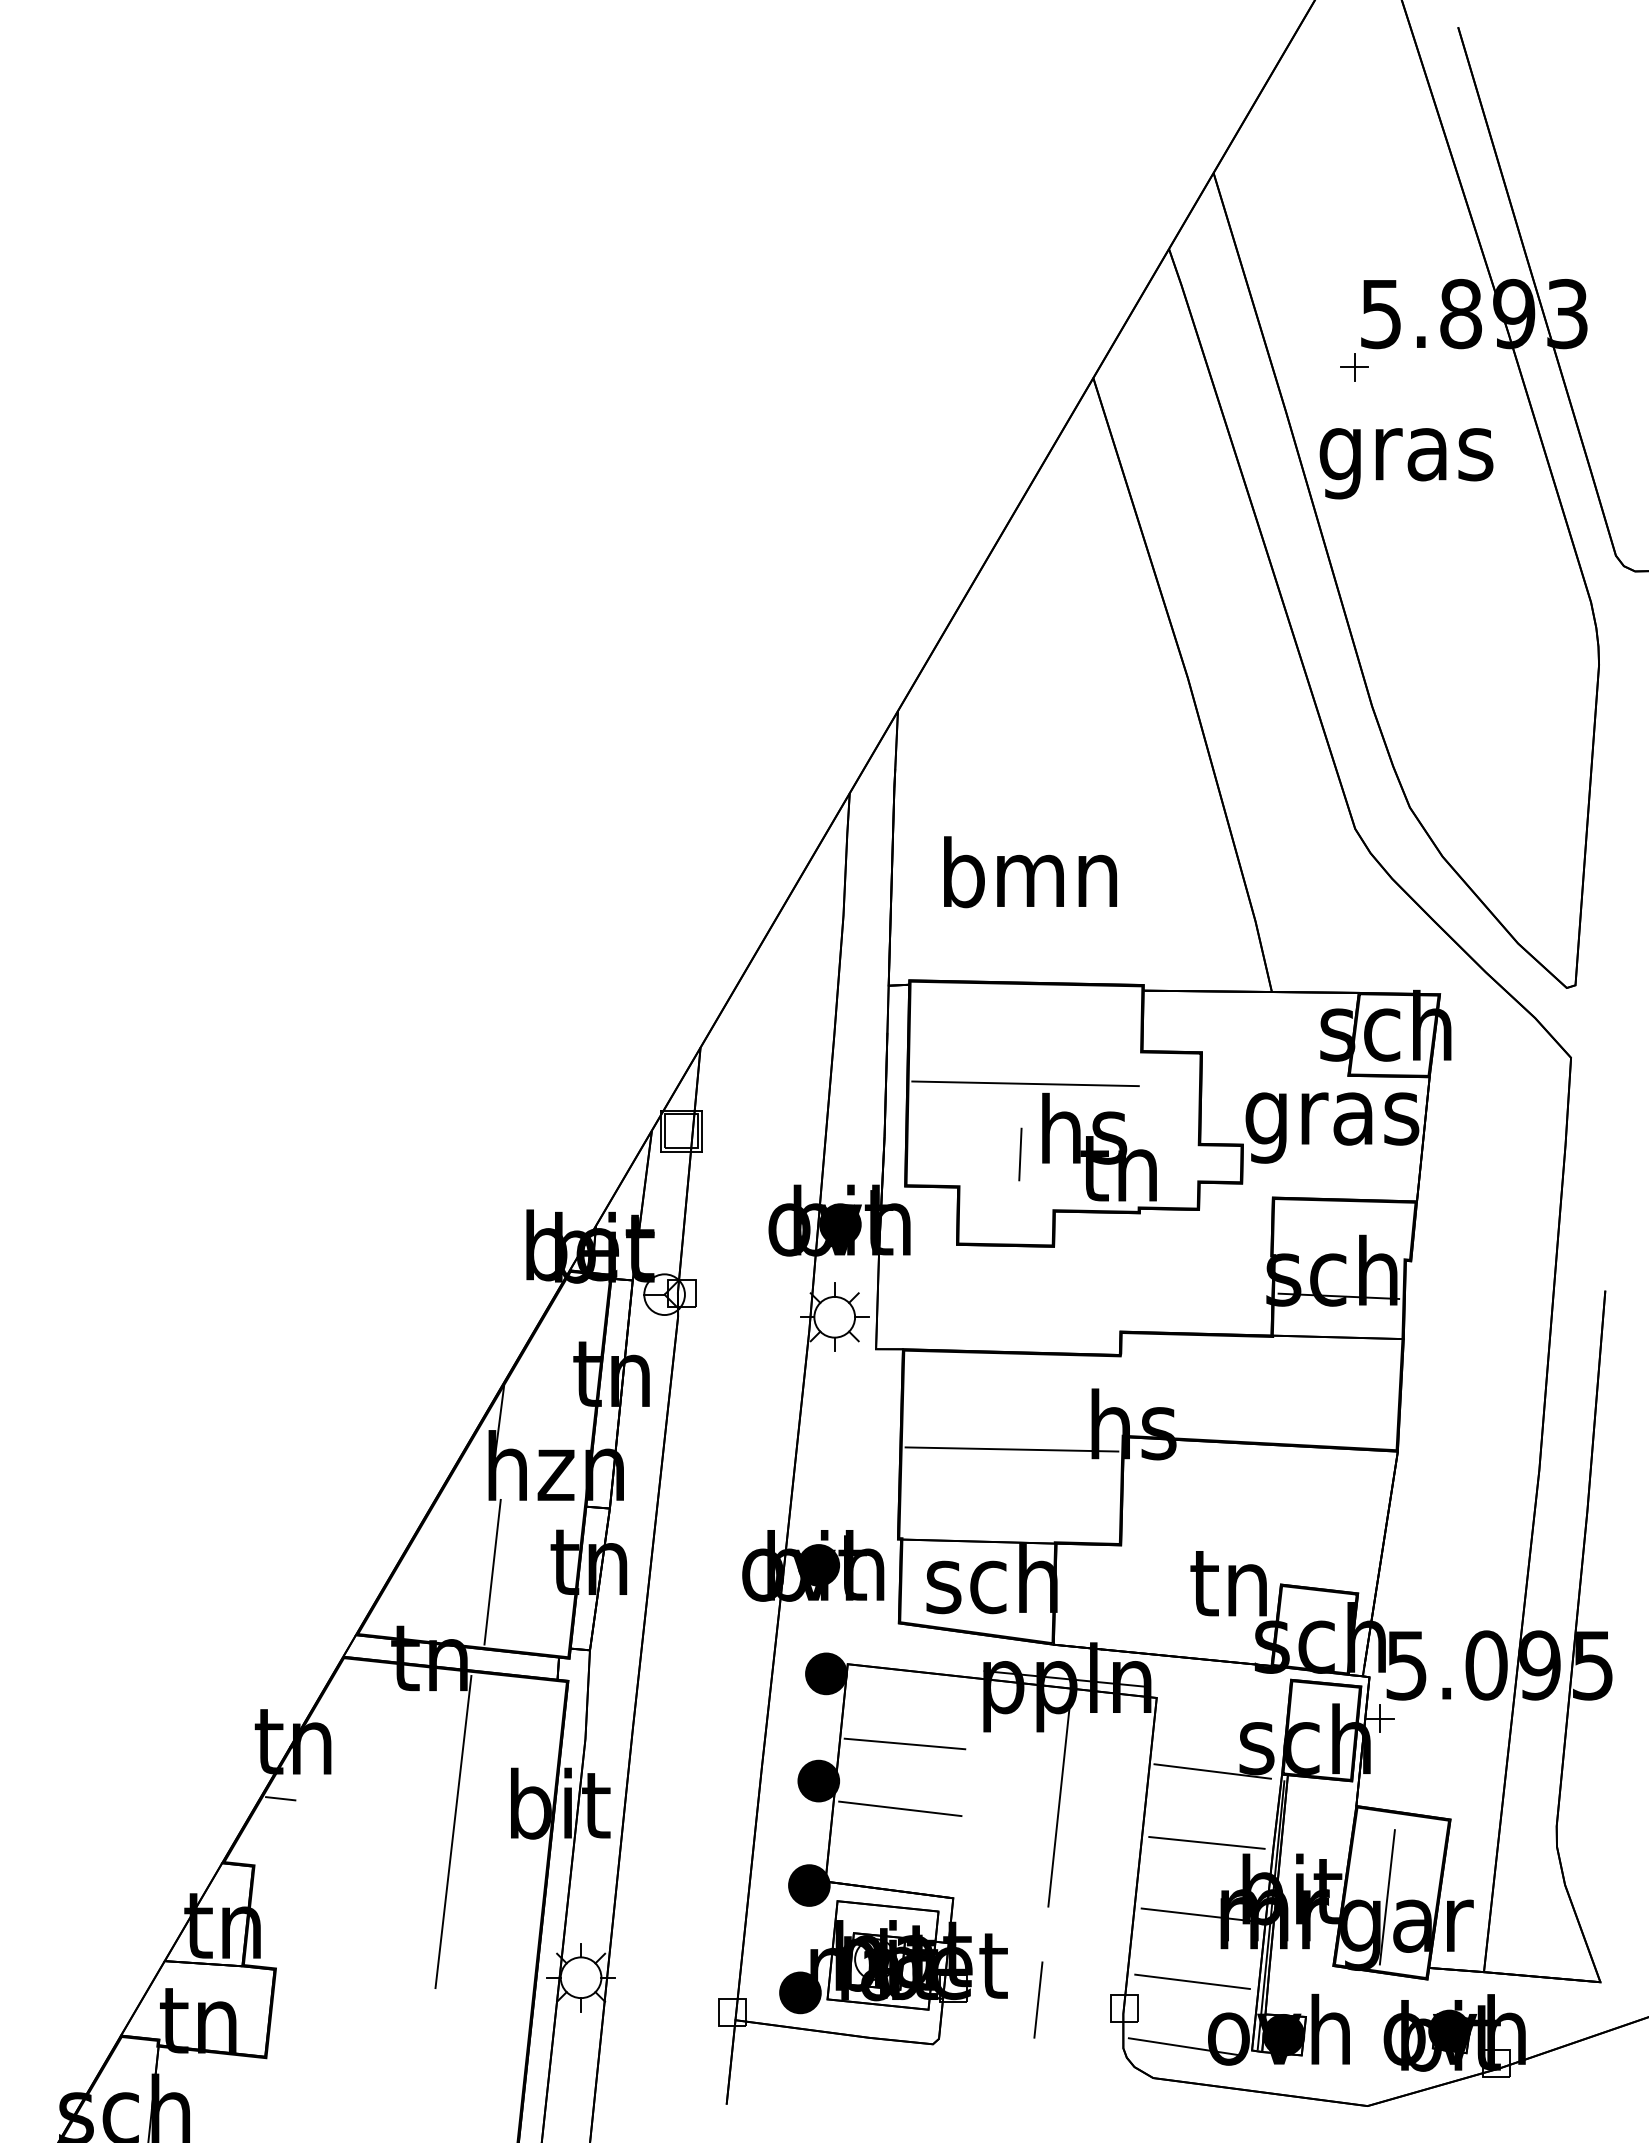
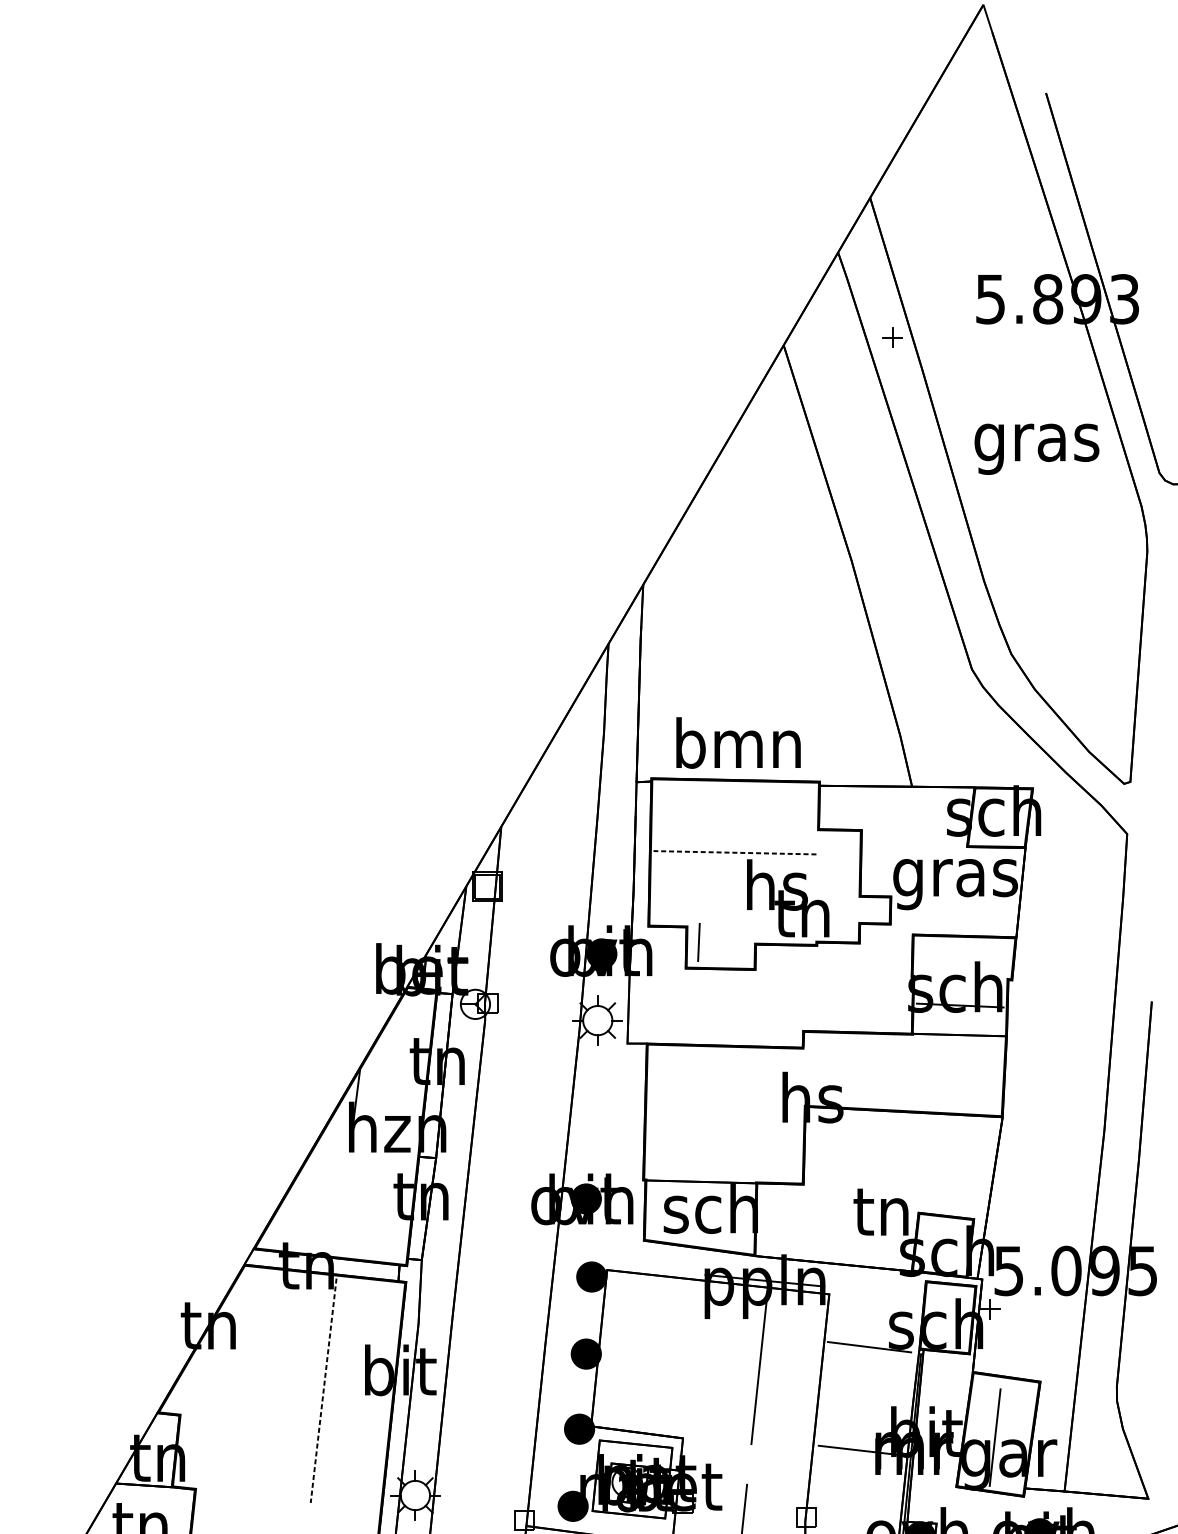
part: (1354, 367) -> (892, 337), moved
text: (1406, 463) -> (1036, 449), moved
text: (1030, 872) -> (738, 743), moved
line: (1025, 1083) -> (734, 852), solid -> dashed
line: (1020, 1154) -> (698, 942), moved
line: (1011, 1449) -> (724, 1115), removed
line: (492, 1571) -> (351, 1203), removed
line: (904, 1743) -> (647, 1327), removed
line: (280, 1798) -> (199, 1366), removed
line: (900, 1808) -> (645, 1373), removed
line: (453, 1832) -> (323, 1391), solid -> dashed
line: (1206, 1842) -> (865, 1398), removed
line: (1192, 1981) -> (855, 1498), removed

